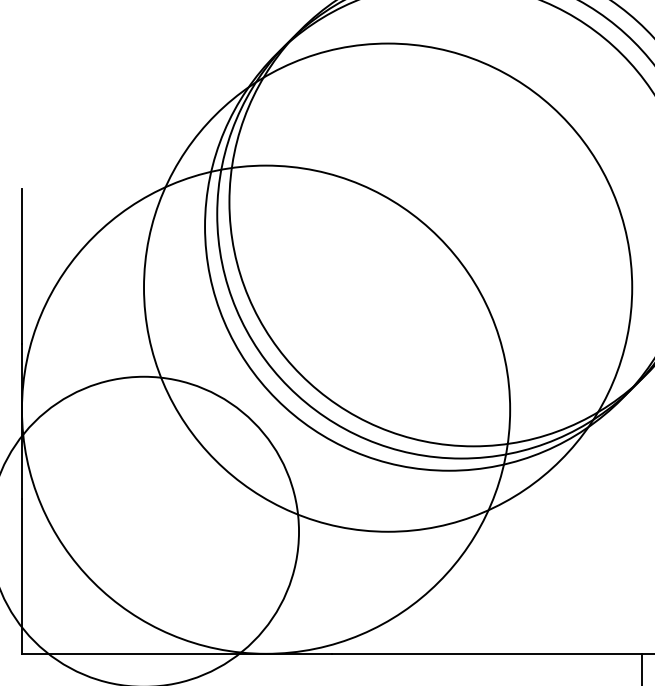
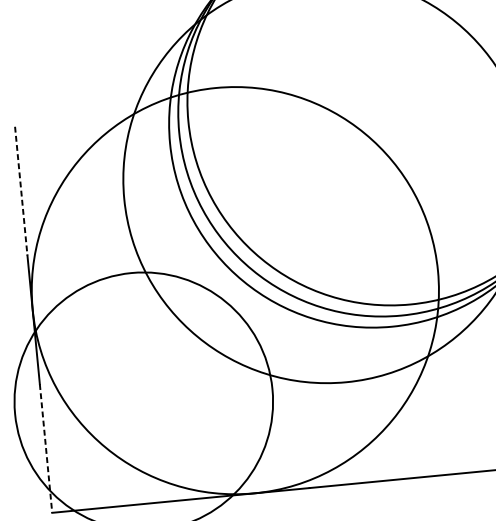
line: (21, 266) -> (20, 191), solid -> dashed
line: (21, 576) -> (45, 448), solid -> dashed

